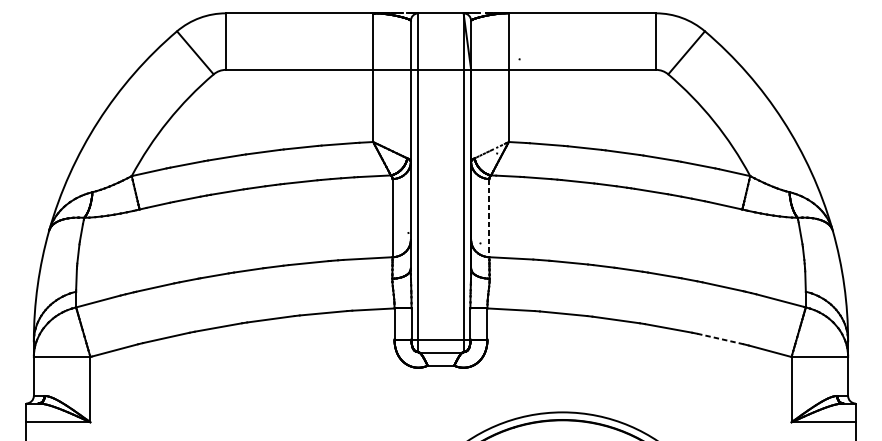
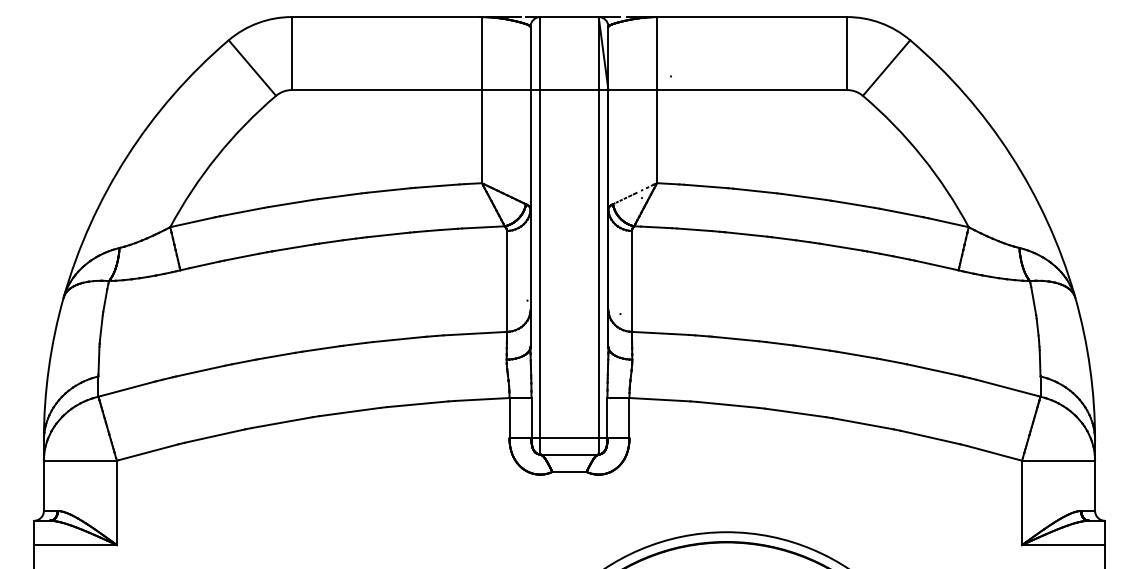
line: (489, 218) -> (631, 281), dashed -> solid
line: (720, 339) -> (930, 437), dashed -> solid

